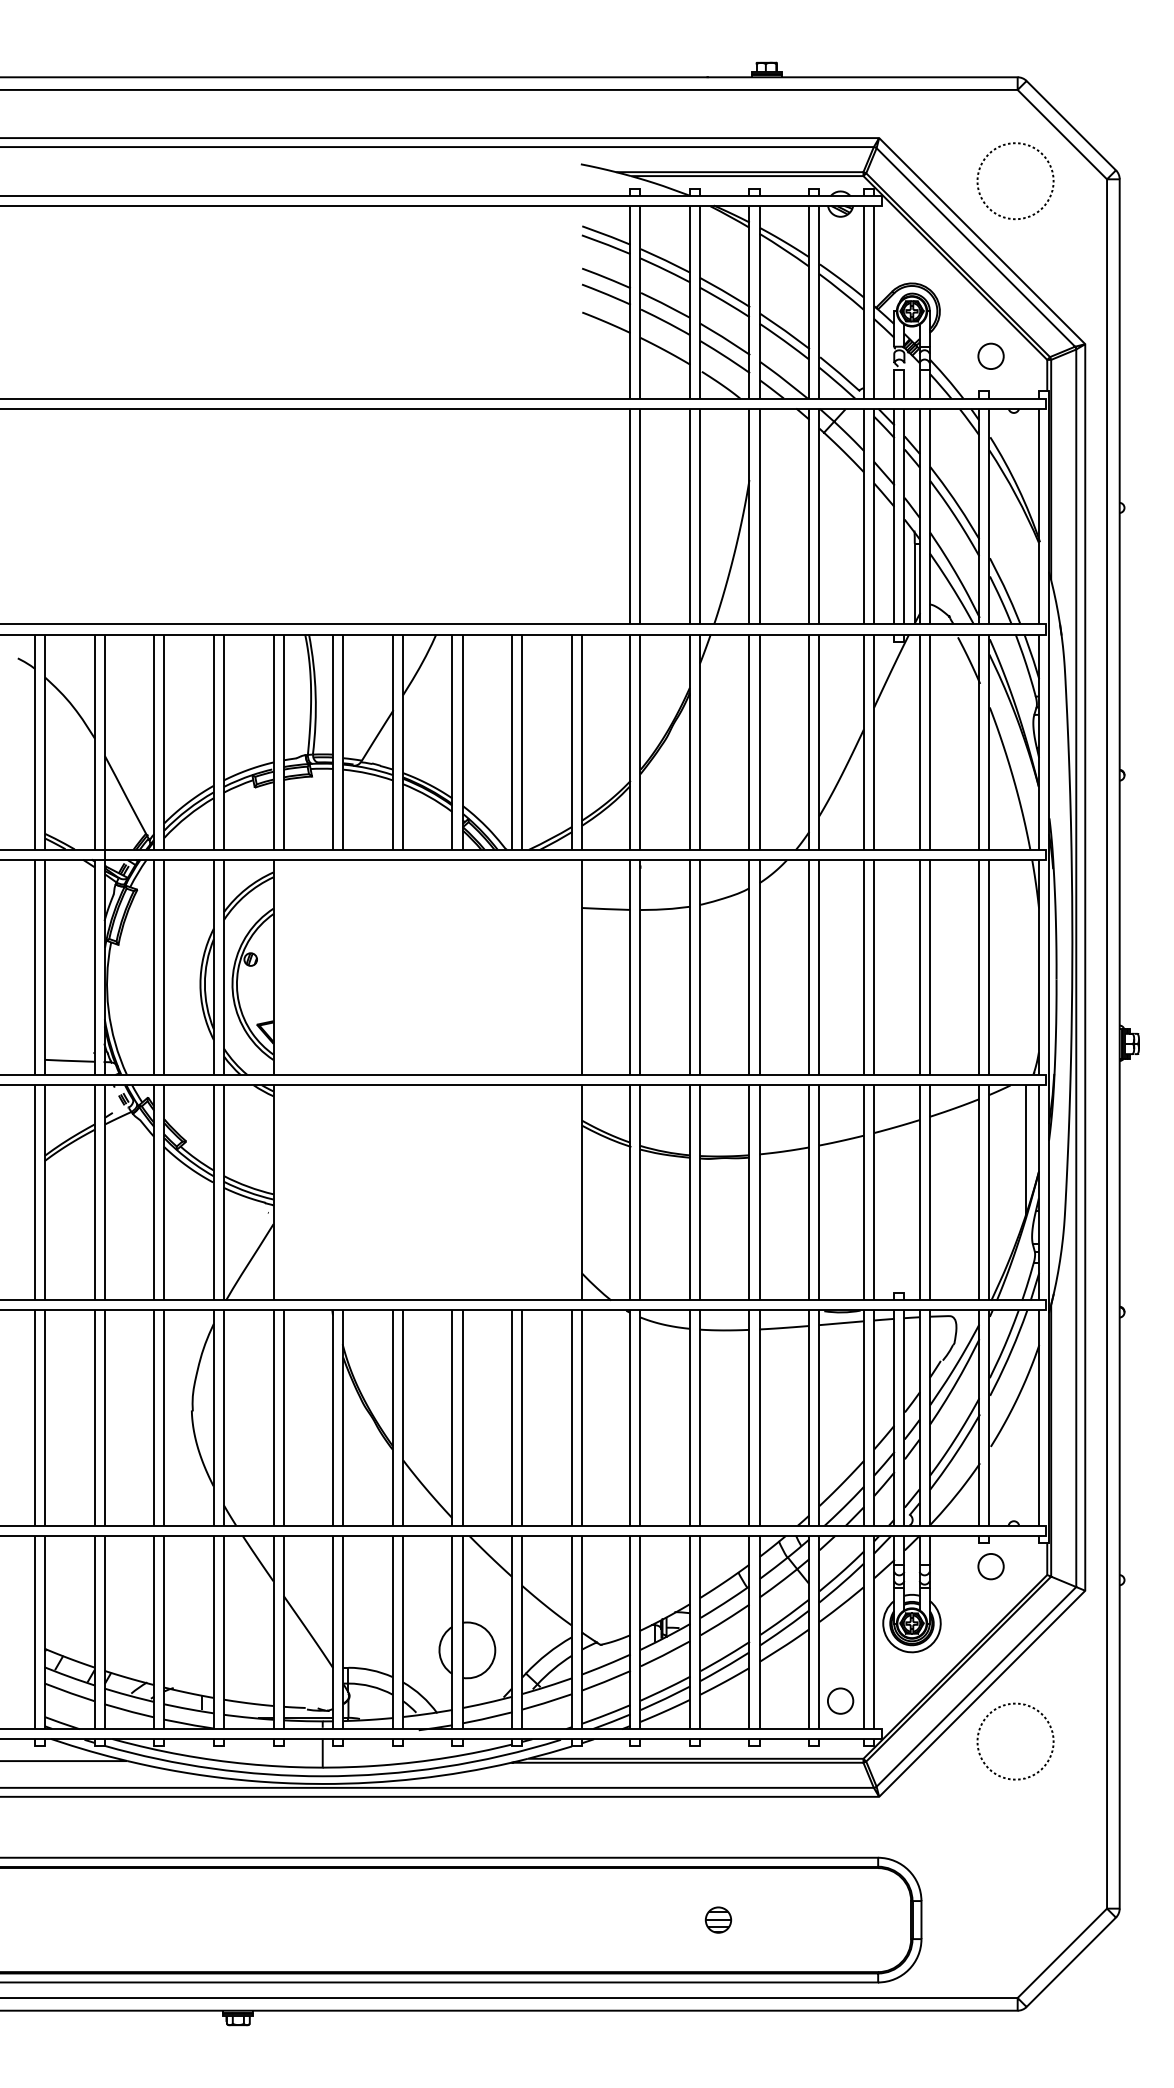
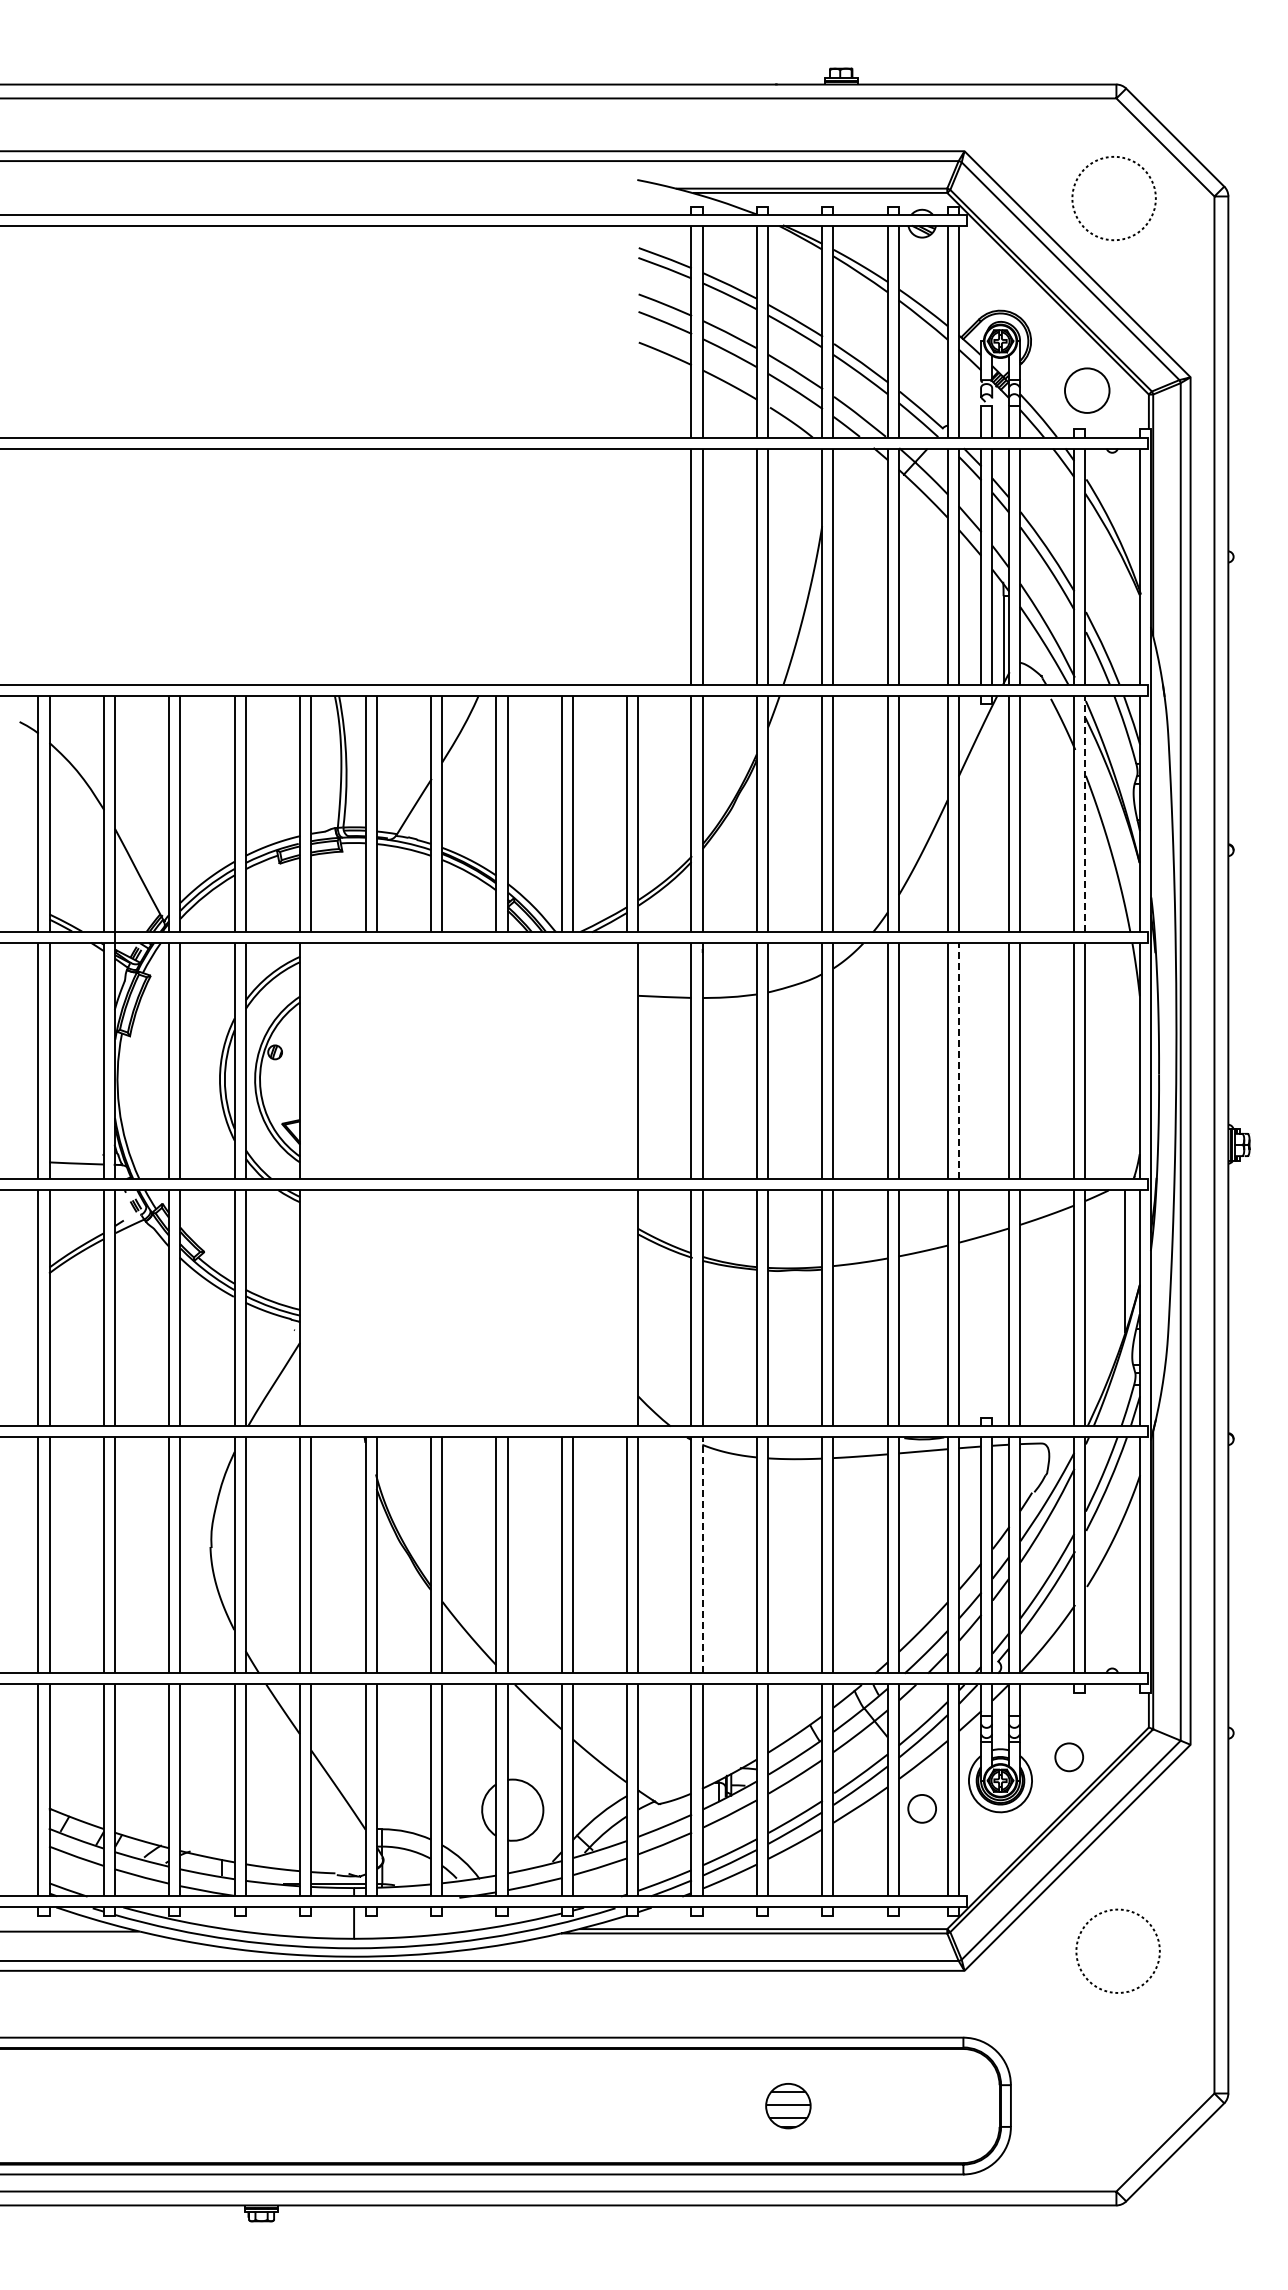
circle: (991, 356) -> (1087, 390), size x1.6
line: (989, 741) -> (1085, 813), solid -> dashed
line: (873, 967) -> (958, 1061), solid -> dashed
line: (640, 1417) -> (702, 1554), solid -> dashed
circle: (991, 1566) -> (1069, 1757), moved
circle: (839, 1700) -> (921, 1808), moved
part: (1004, 1706) -> (1106, 1912), moved
part: (717, 1919) -> (787, 2105), size x1.6

